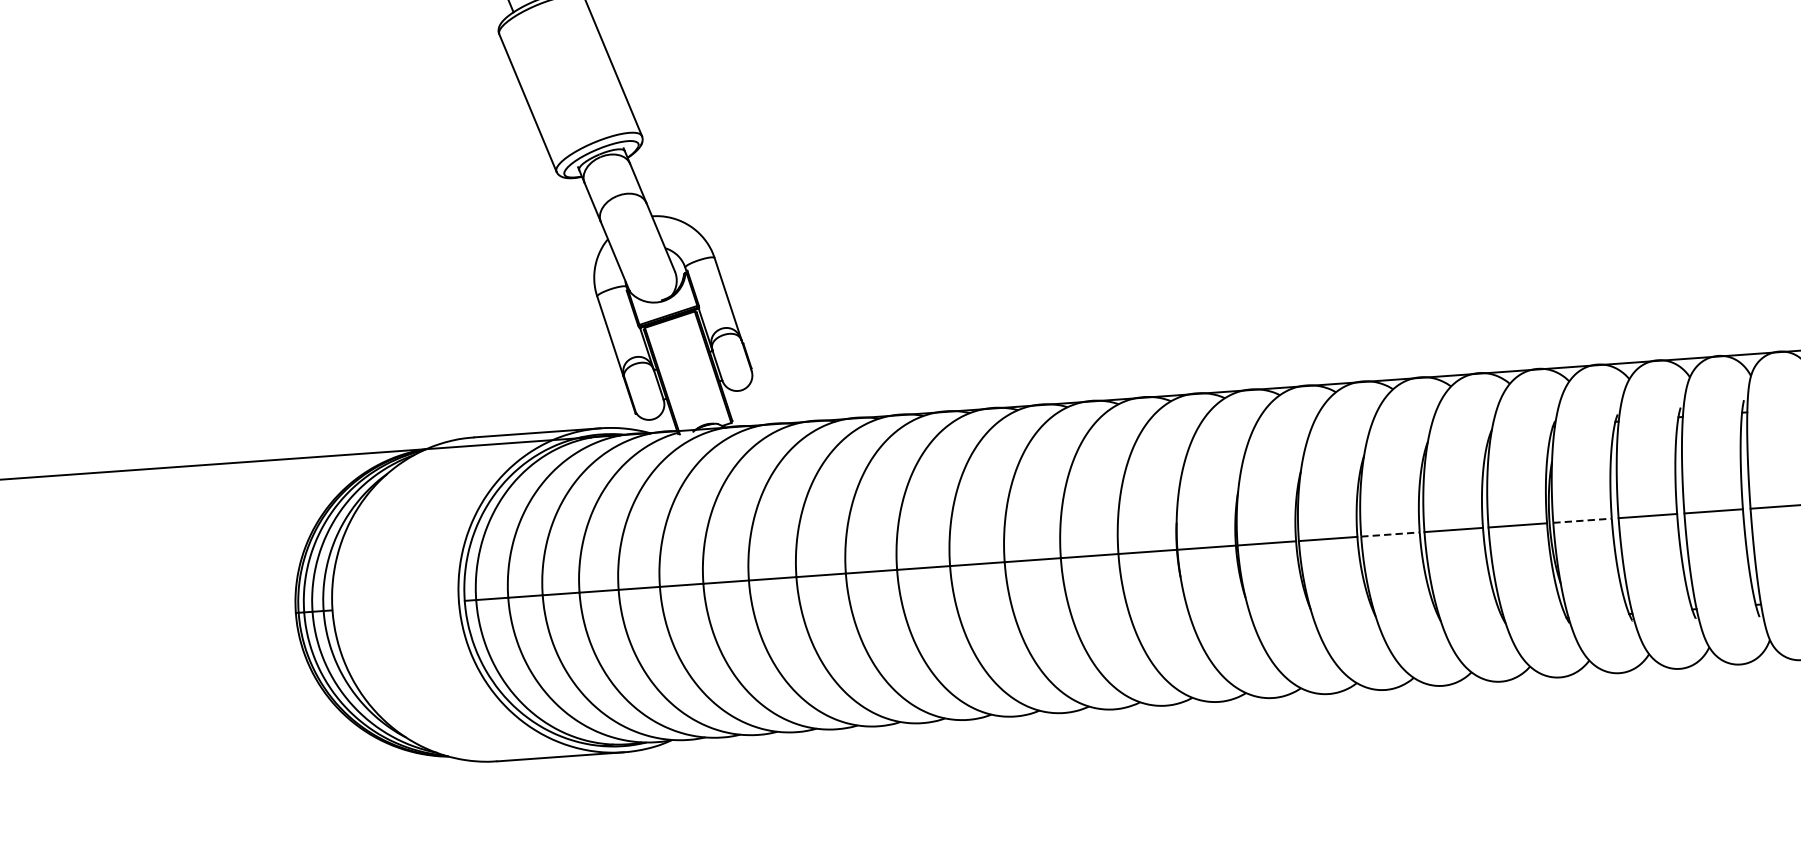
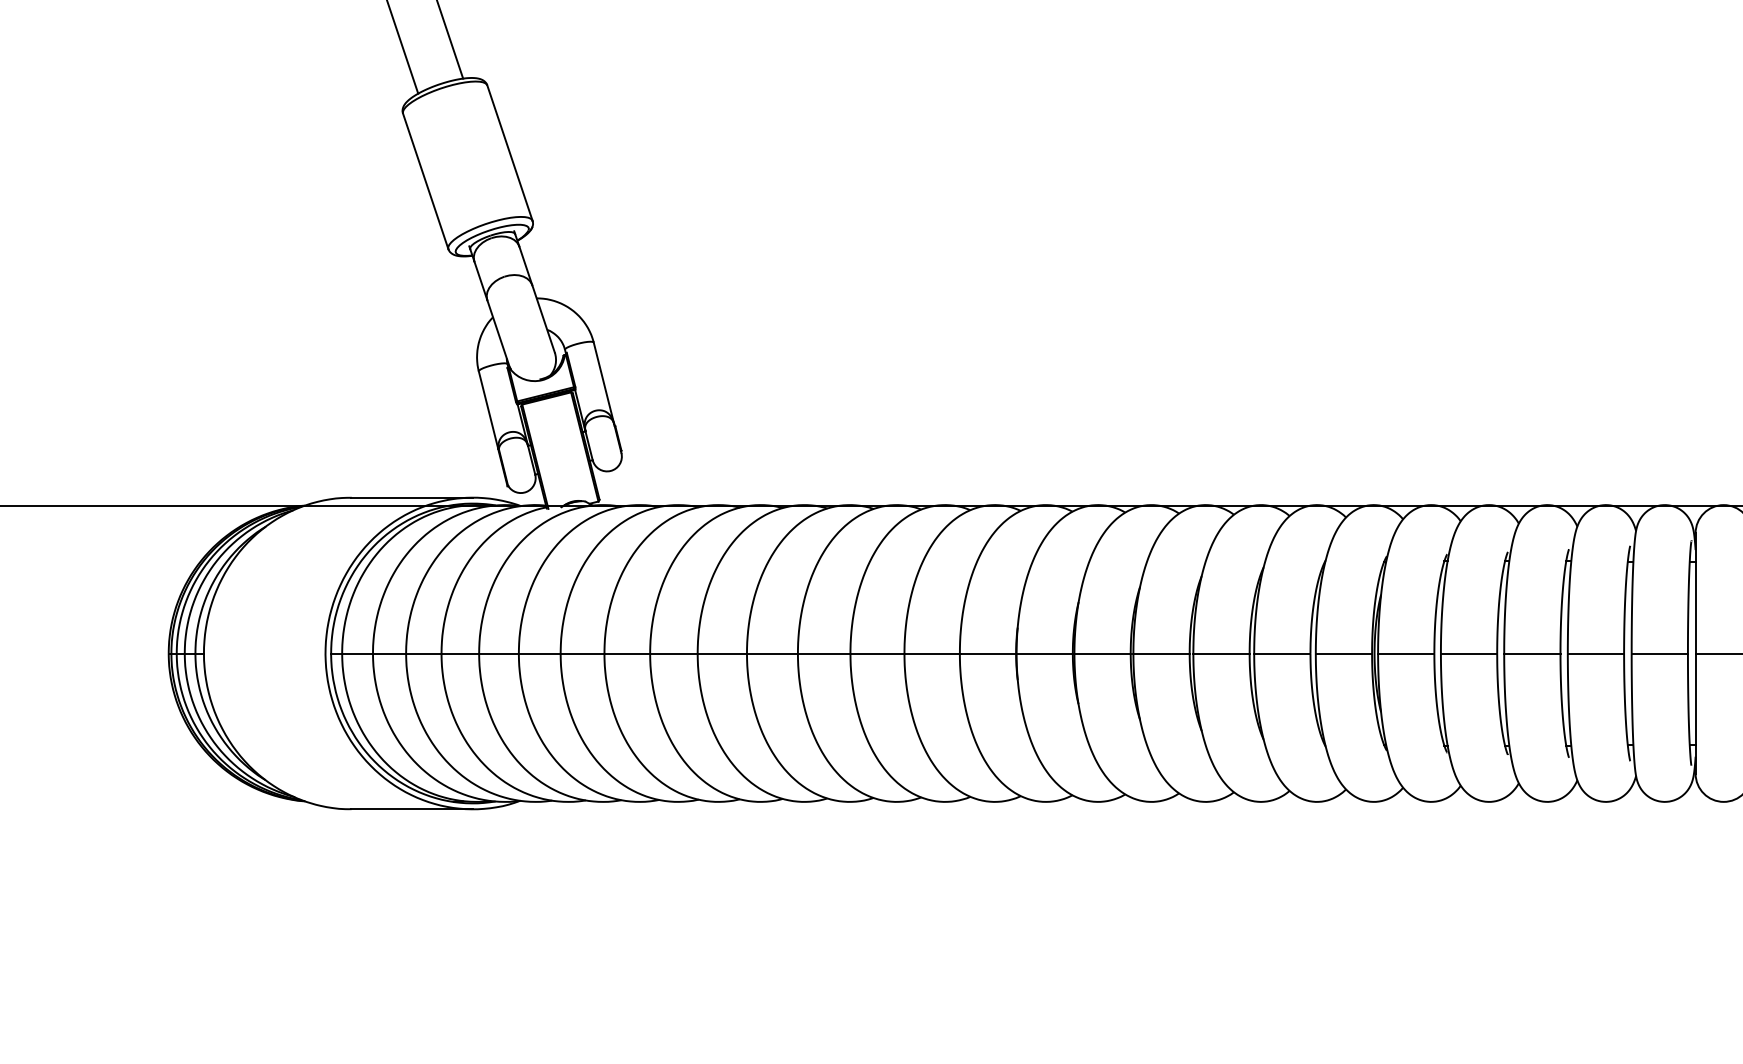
line: (1582, 520) -> (1406, 653), dashed -> solid
line: (1390, 534) -> (1221, 653), dashed -> solid

